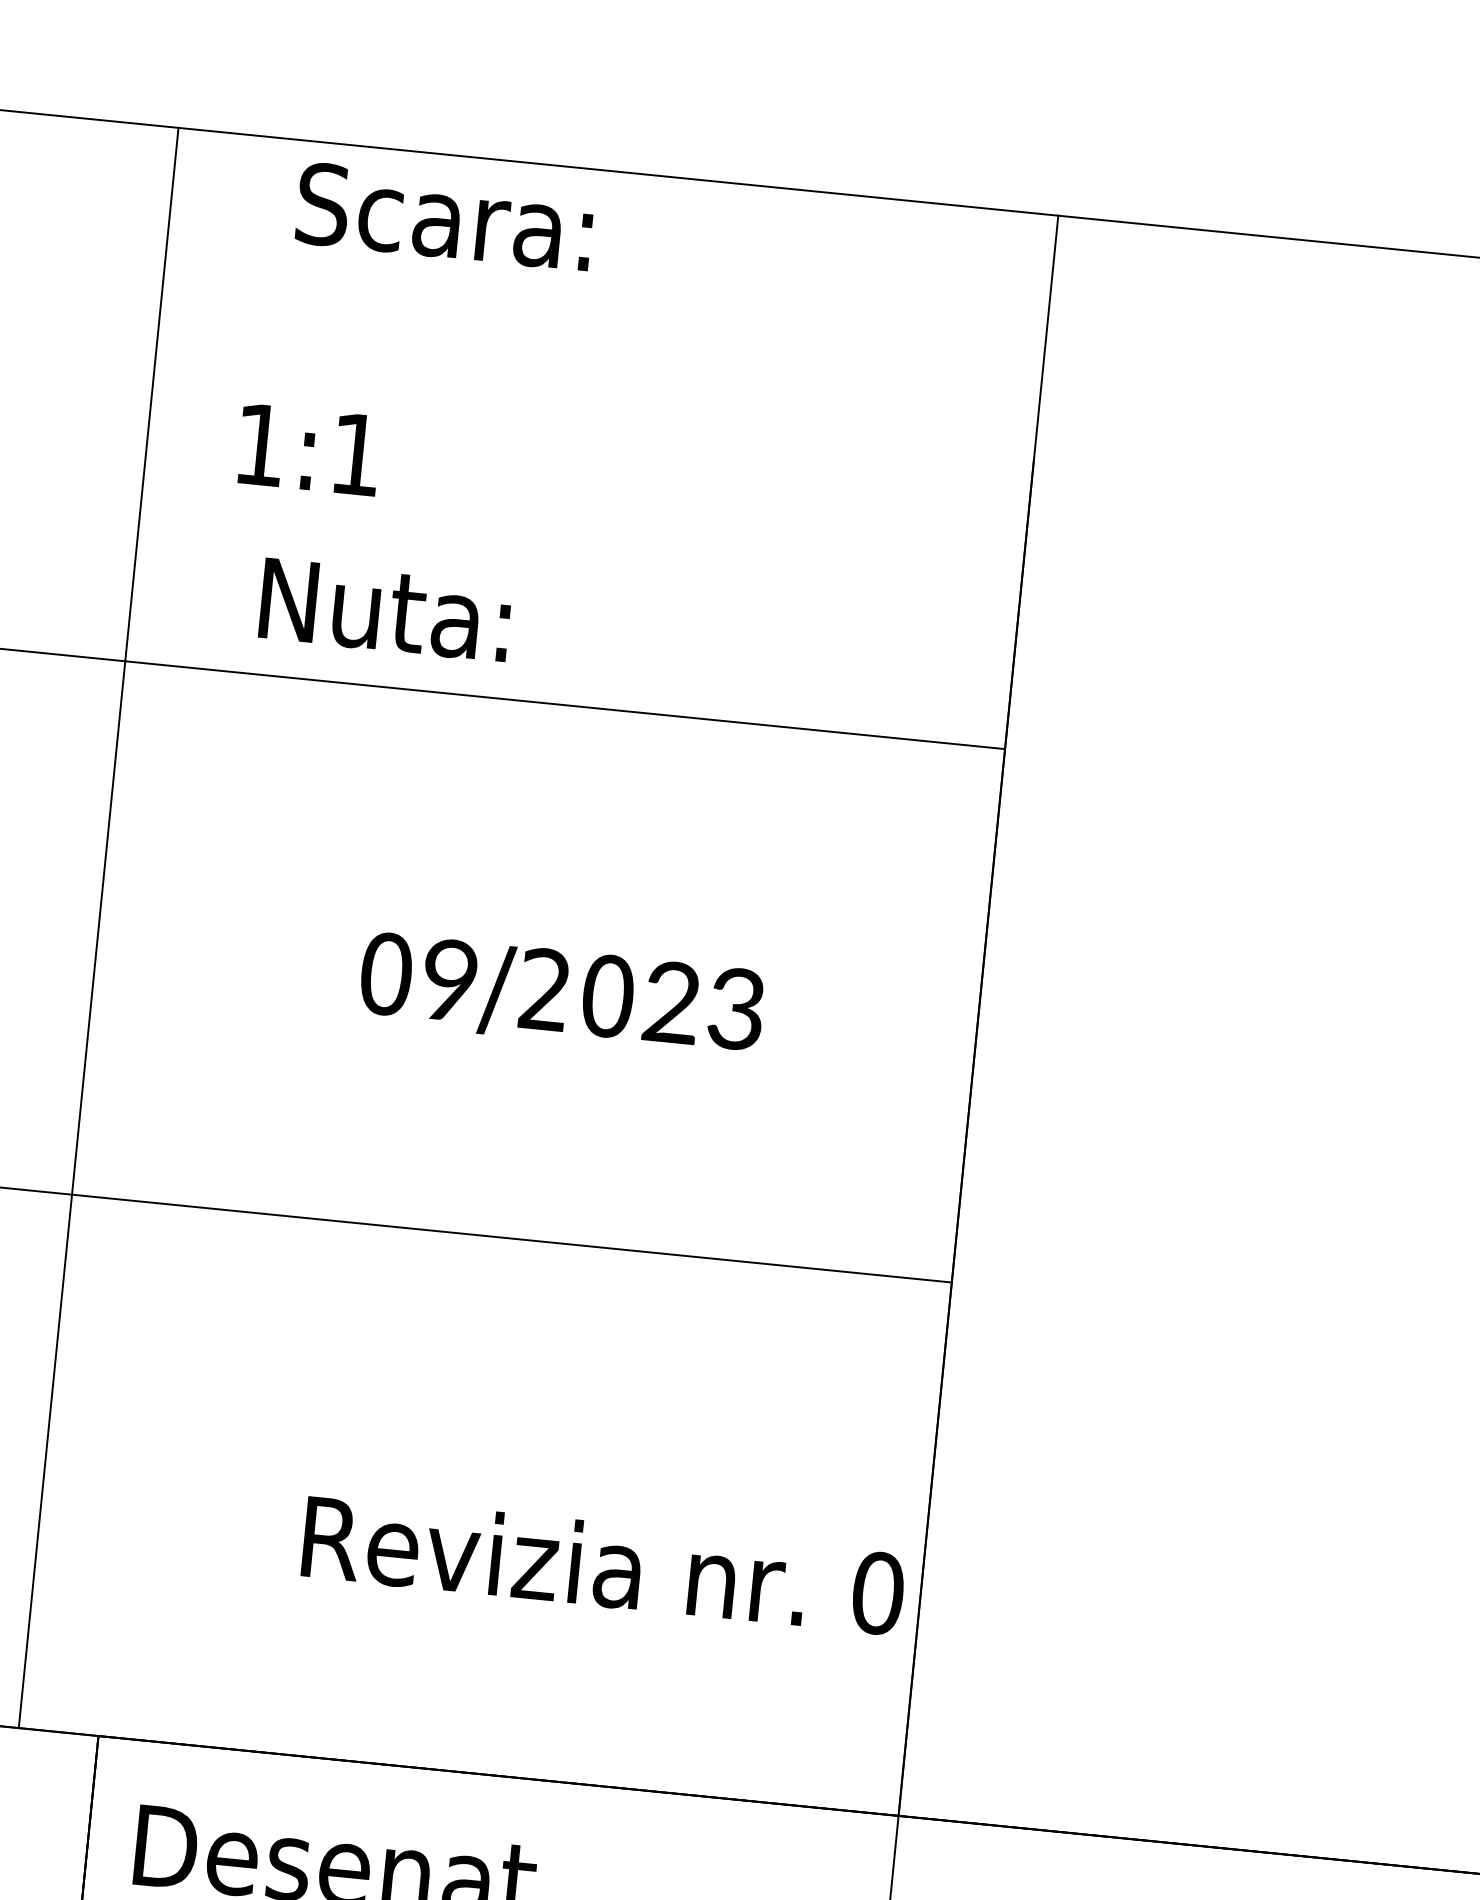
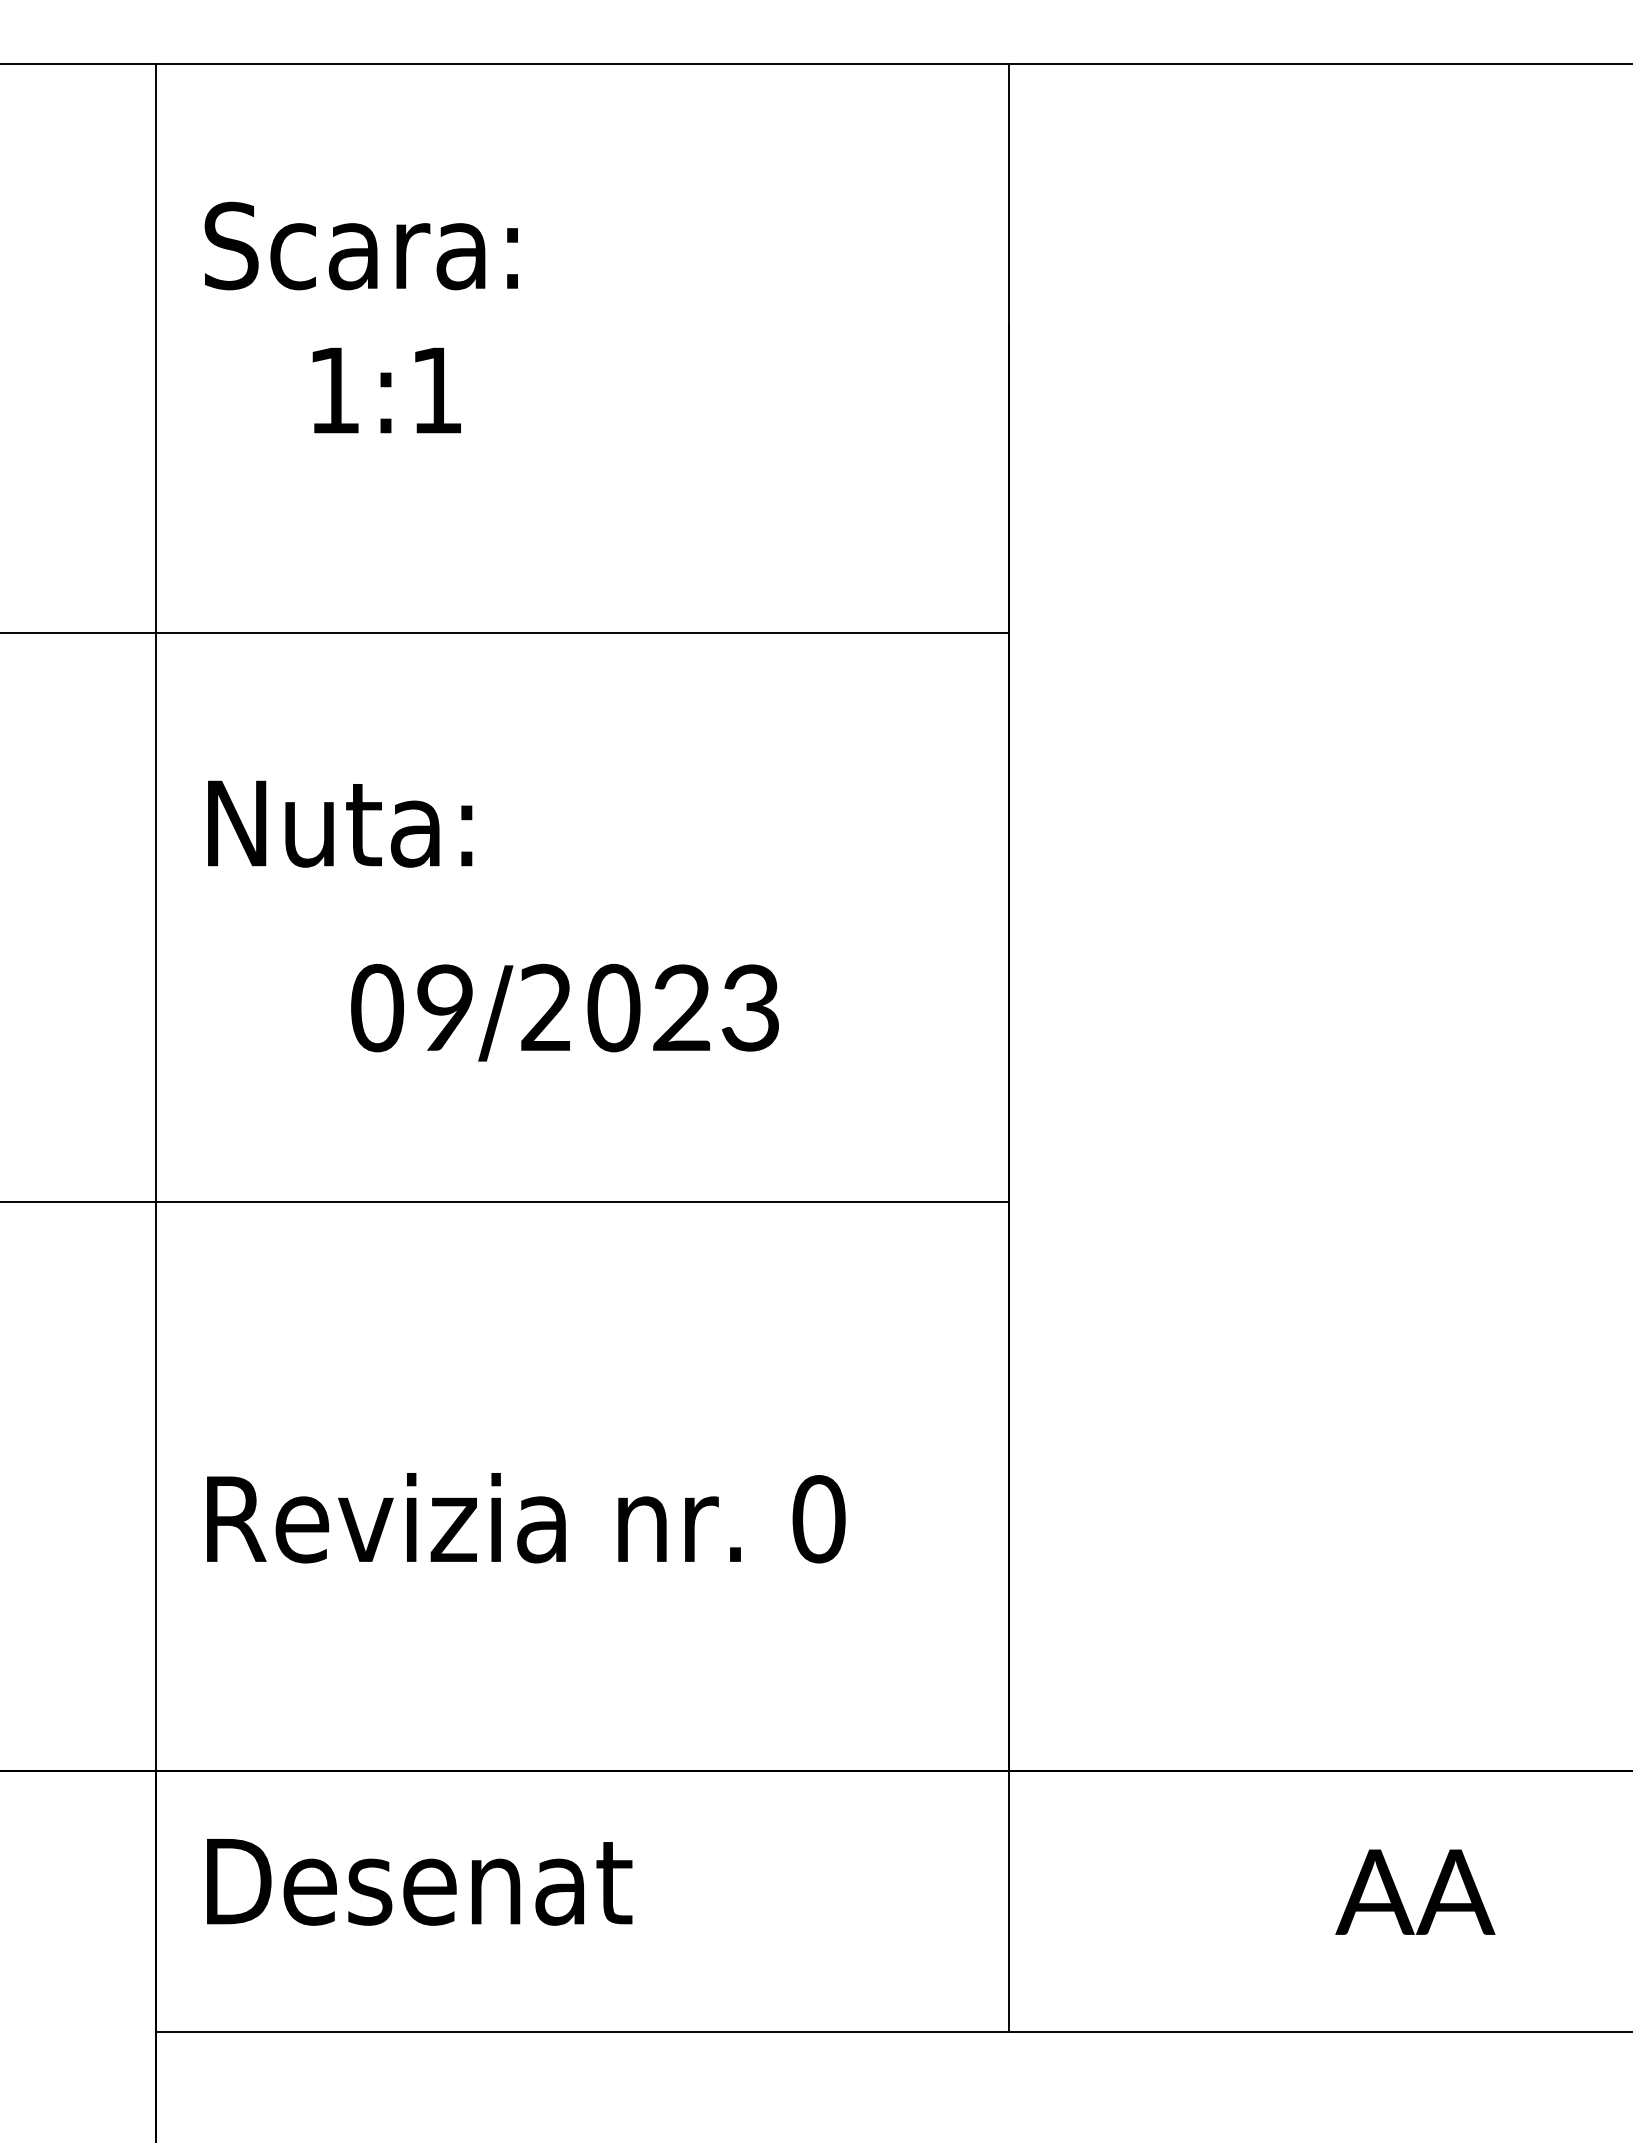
text: (444, 216) -> (360, 245), moved
text: (309, 449) -> (386, 390), moved
text: (385, 609) -> (340, 823), moved
line: (98, 927) -> (155, 917), moved
text: (561, 995) -> (564, 1012), moved
text: (603, 1565) -> (526, 1518), moved

